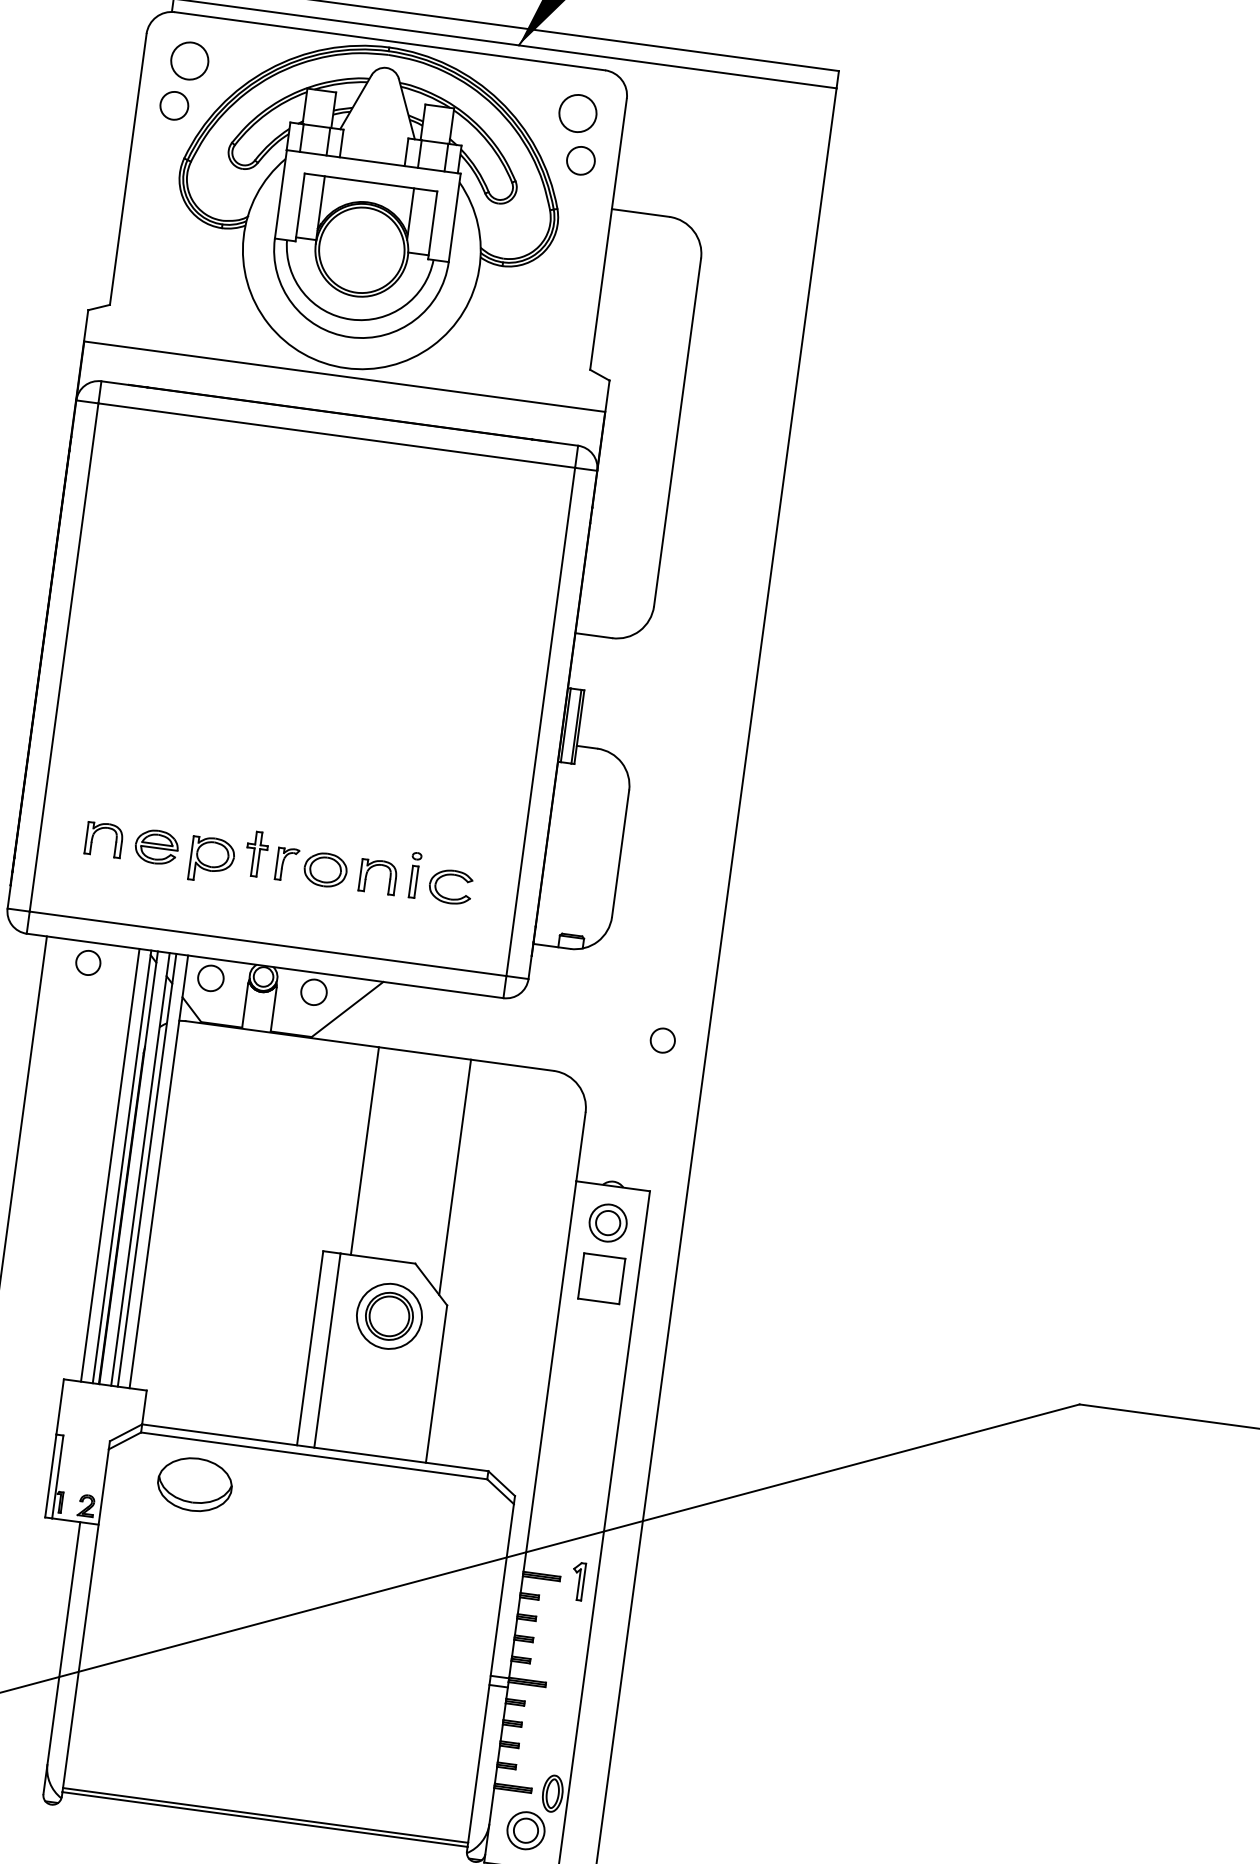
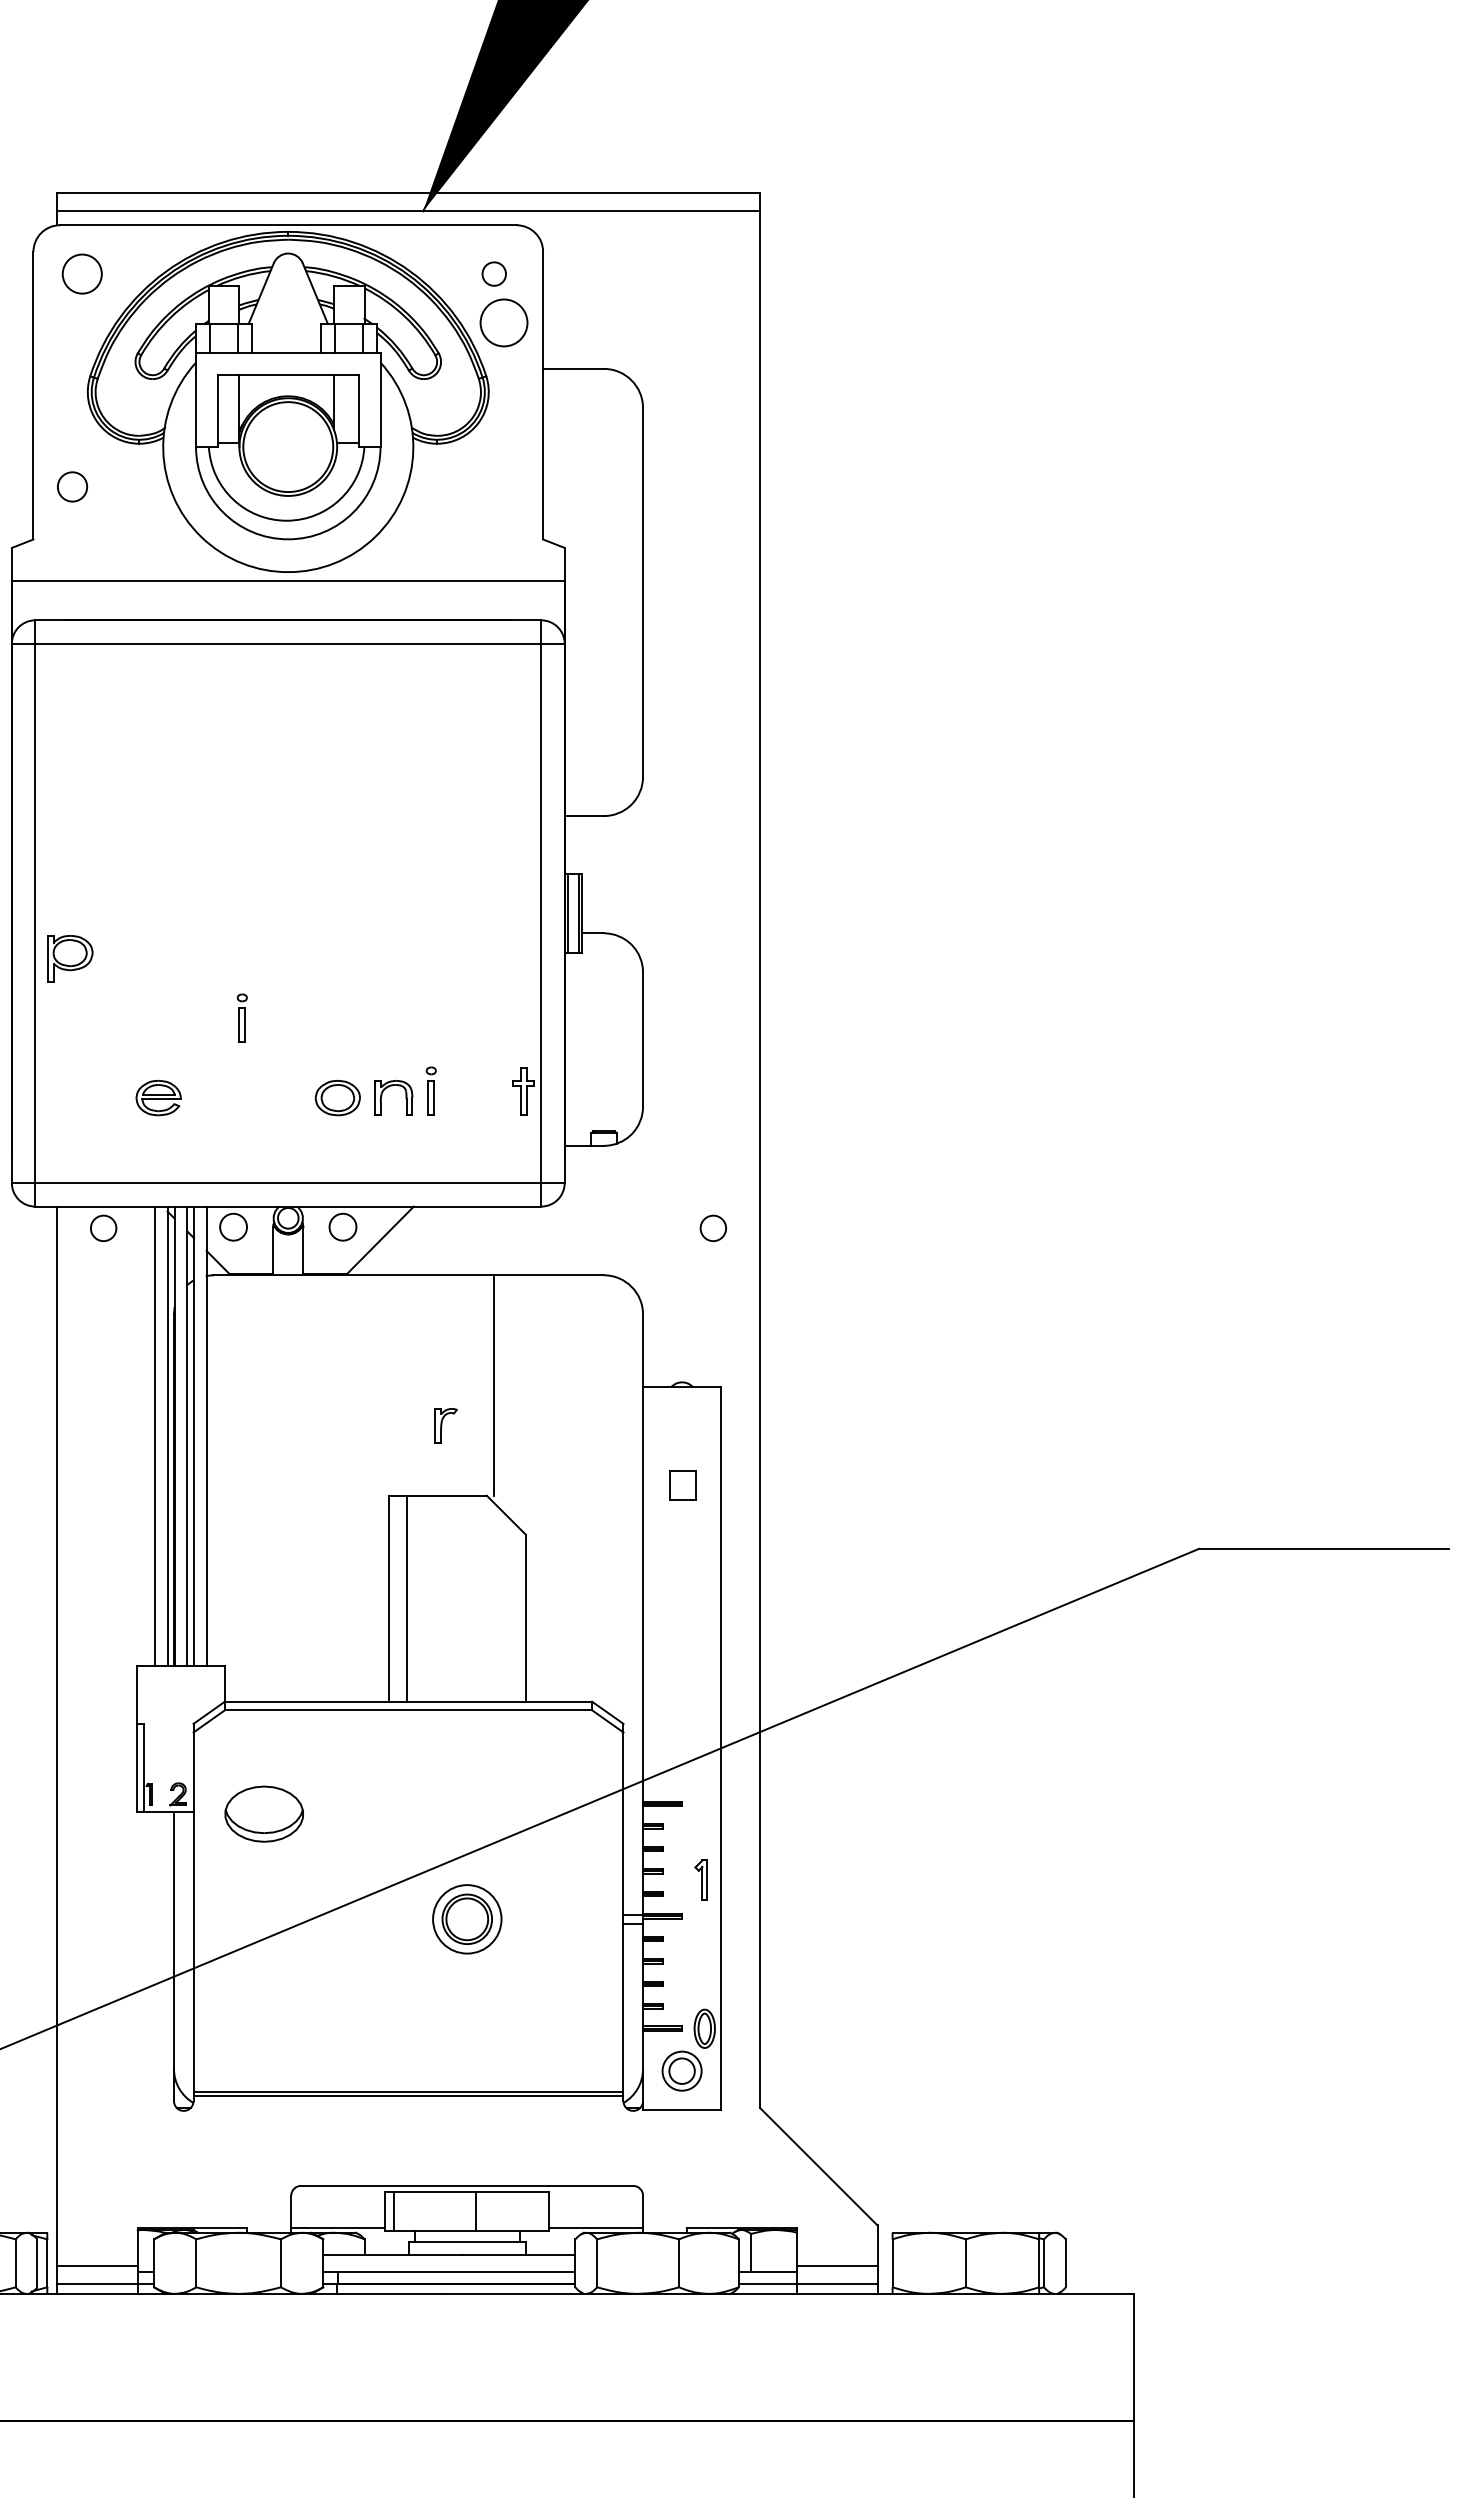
circle: (174, 105) -> (72, 486), moved
circle: (577, 112) -> (493, 273), size x0.6
circle: (580, 160) -> (503, 322), size x1.6
part: (245, 781) -> (241, 1017), added
part: (101, 829) -> (98, 1087), removed
part: (256, 854) -> (523, 1091), moved
part: (212, 859) -> (70, 958), moved
part: (286, 864) -> (445, 1425), moved
part: (447, 897) -> (468, 1109), removed
line: (364, 1151) -> (494, 1385), moved
line: (455, 1177) -> (516, 1400), removed
part: (607, 1222) -> (681, 1425), removed
part: (601, 1277) -> (682, 1484), size x0.6
part: (389, 1316) -> (467, 1919), moved
part: (194, 1483) -> (263, 1813), moved
part: (577, 1580) -> (700, 1879), moved

